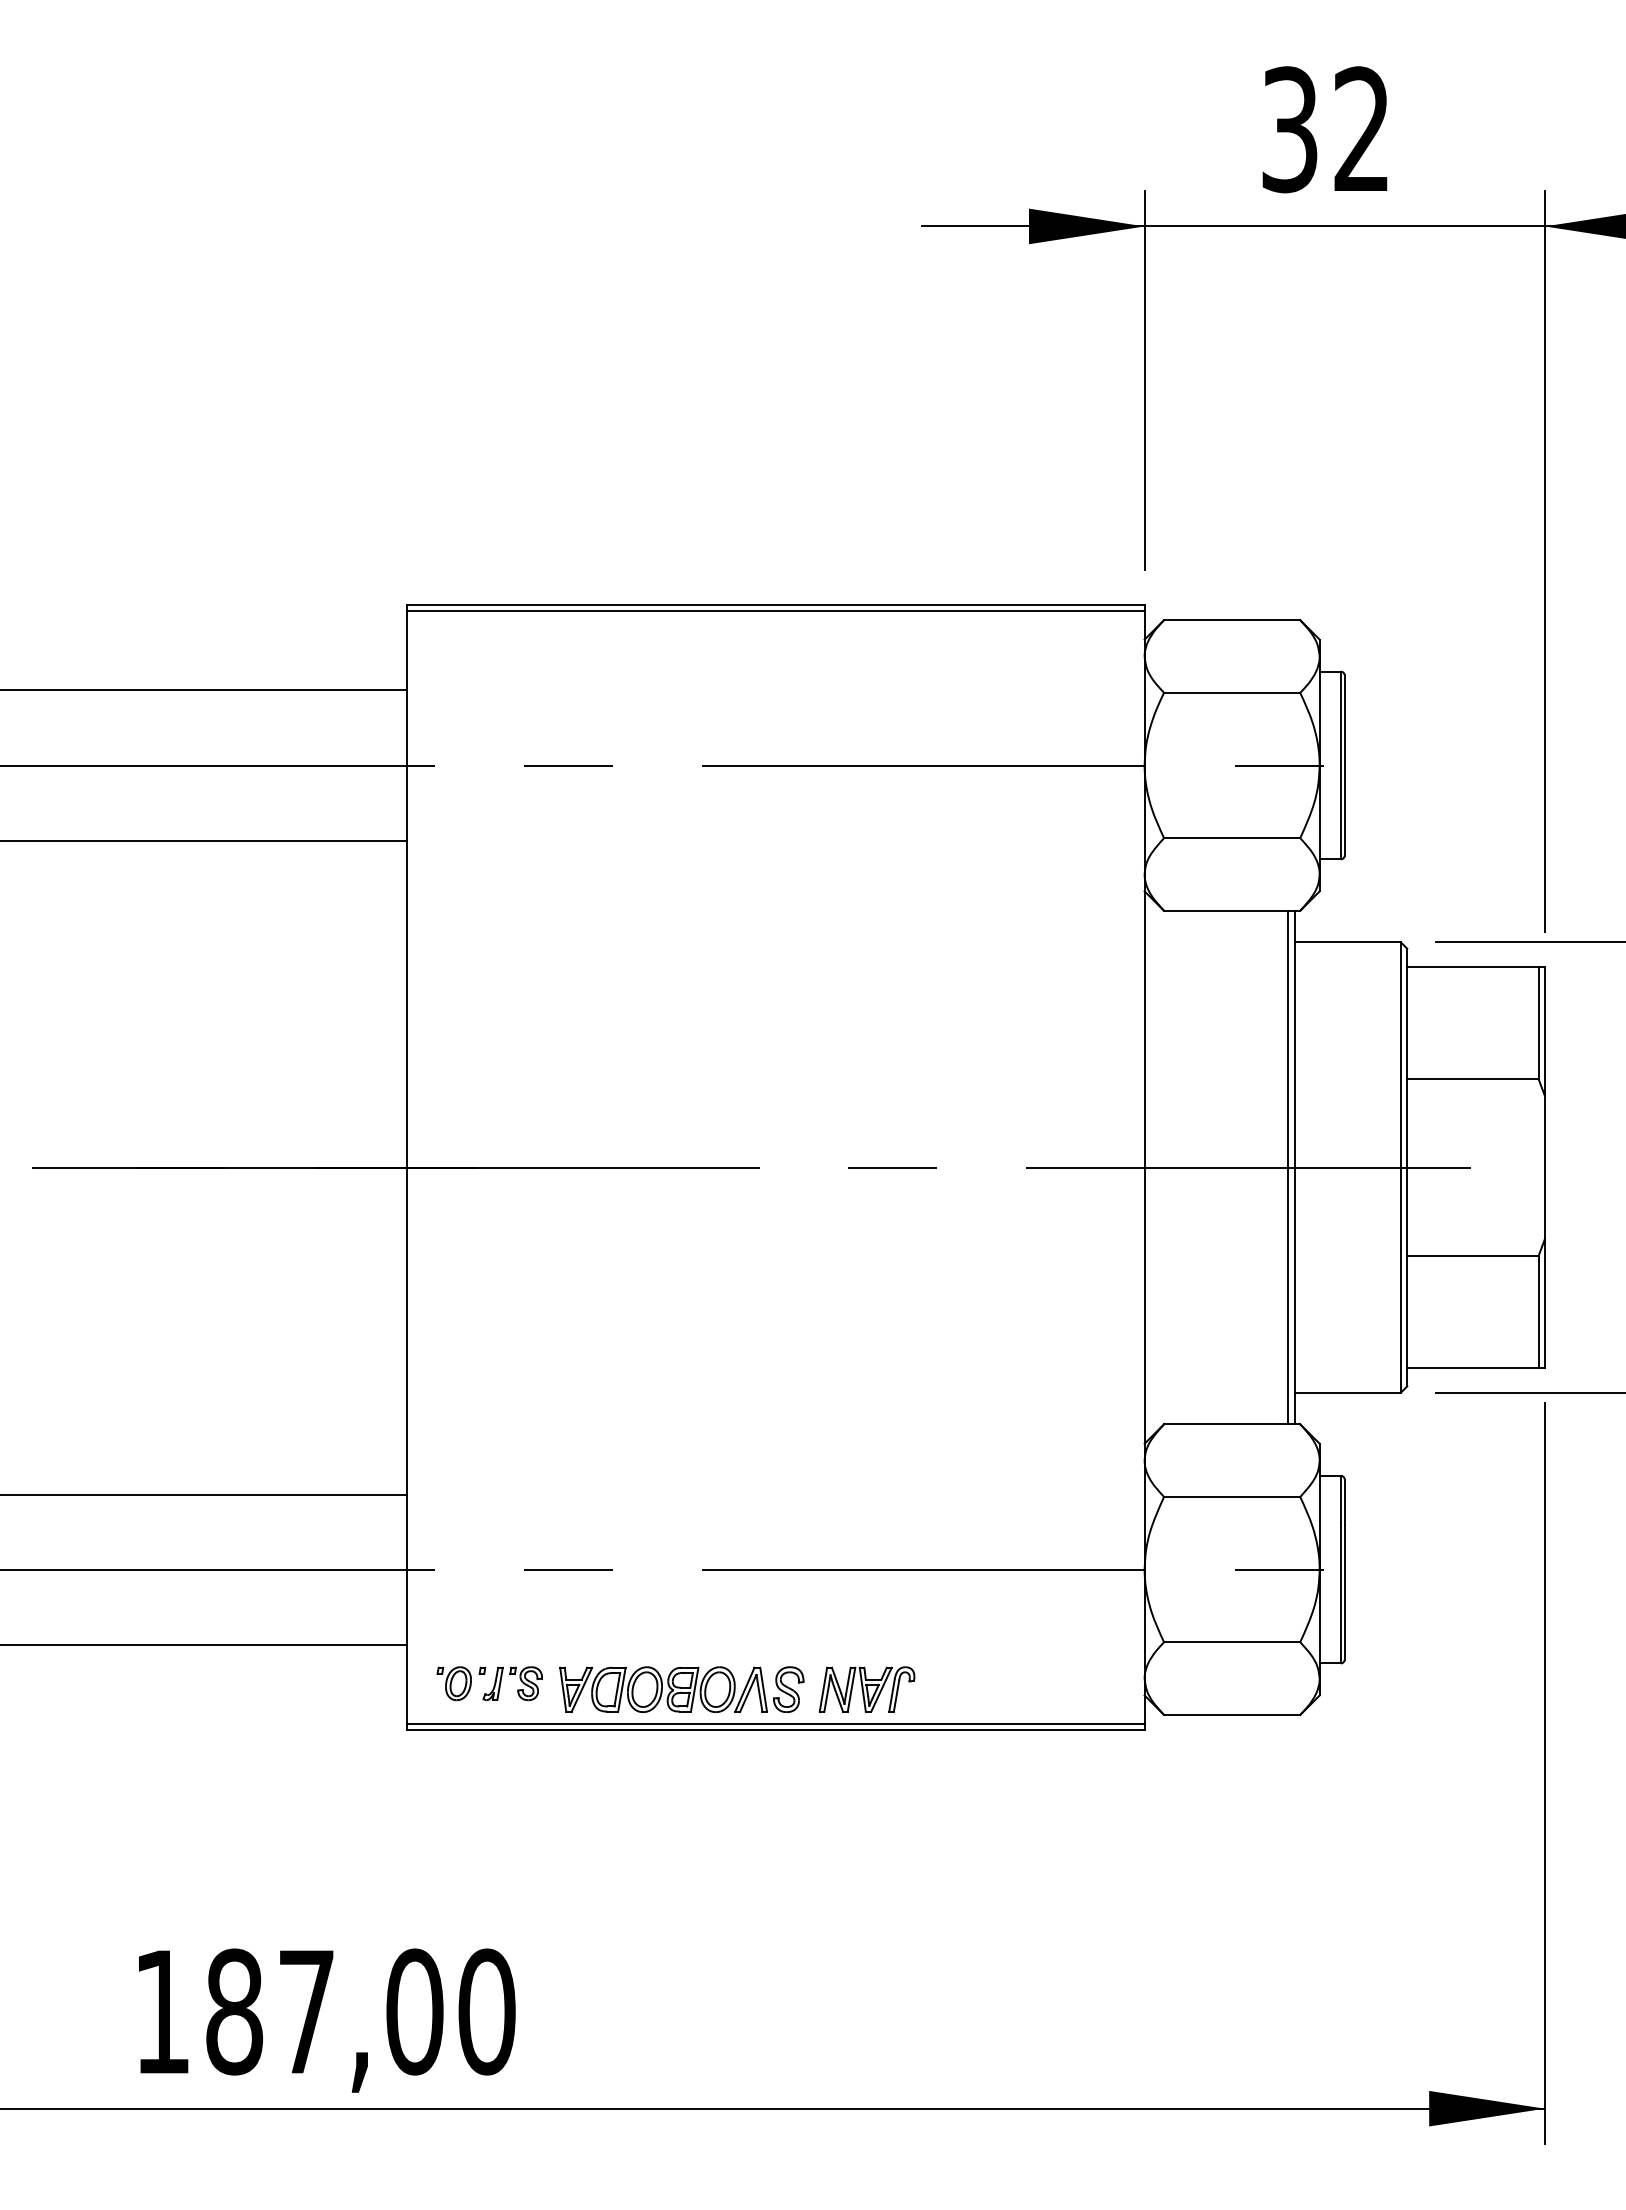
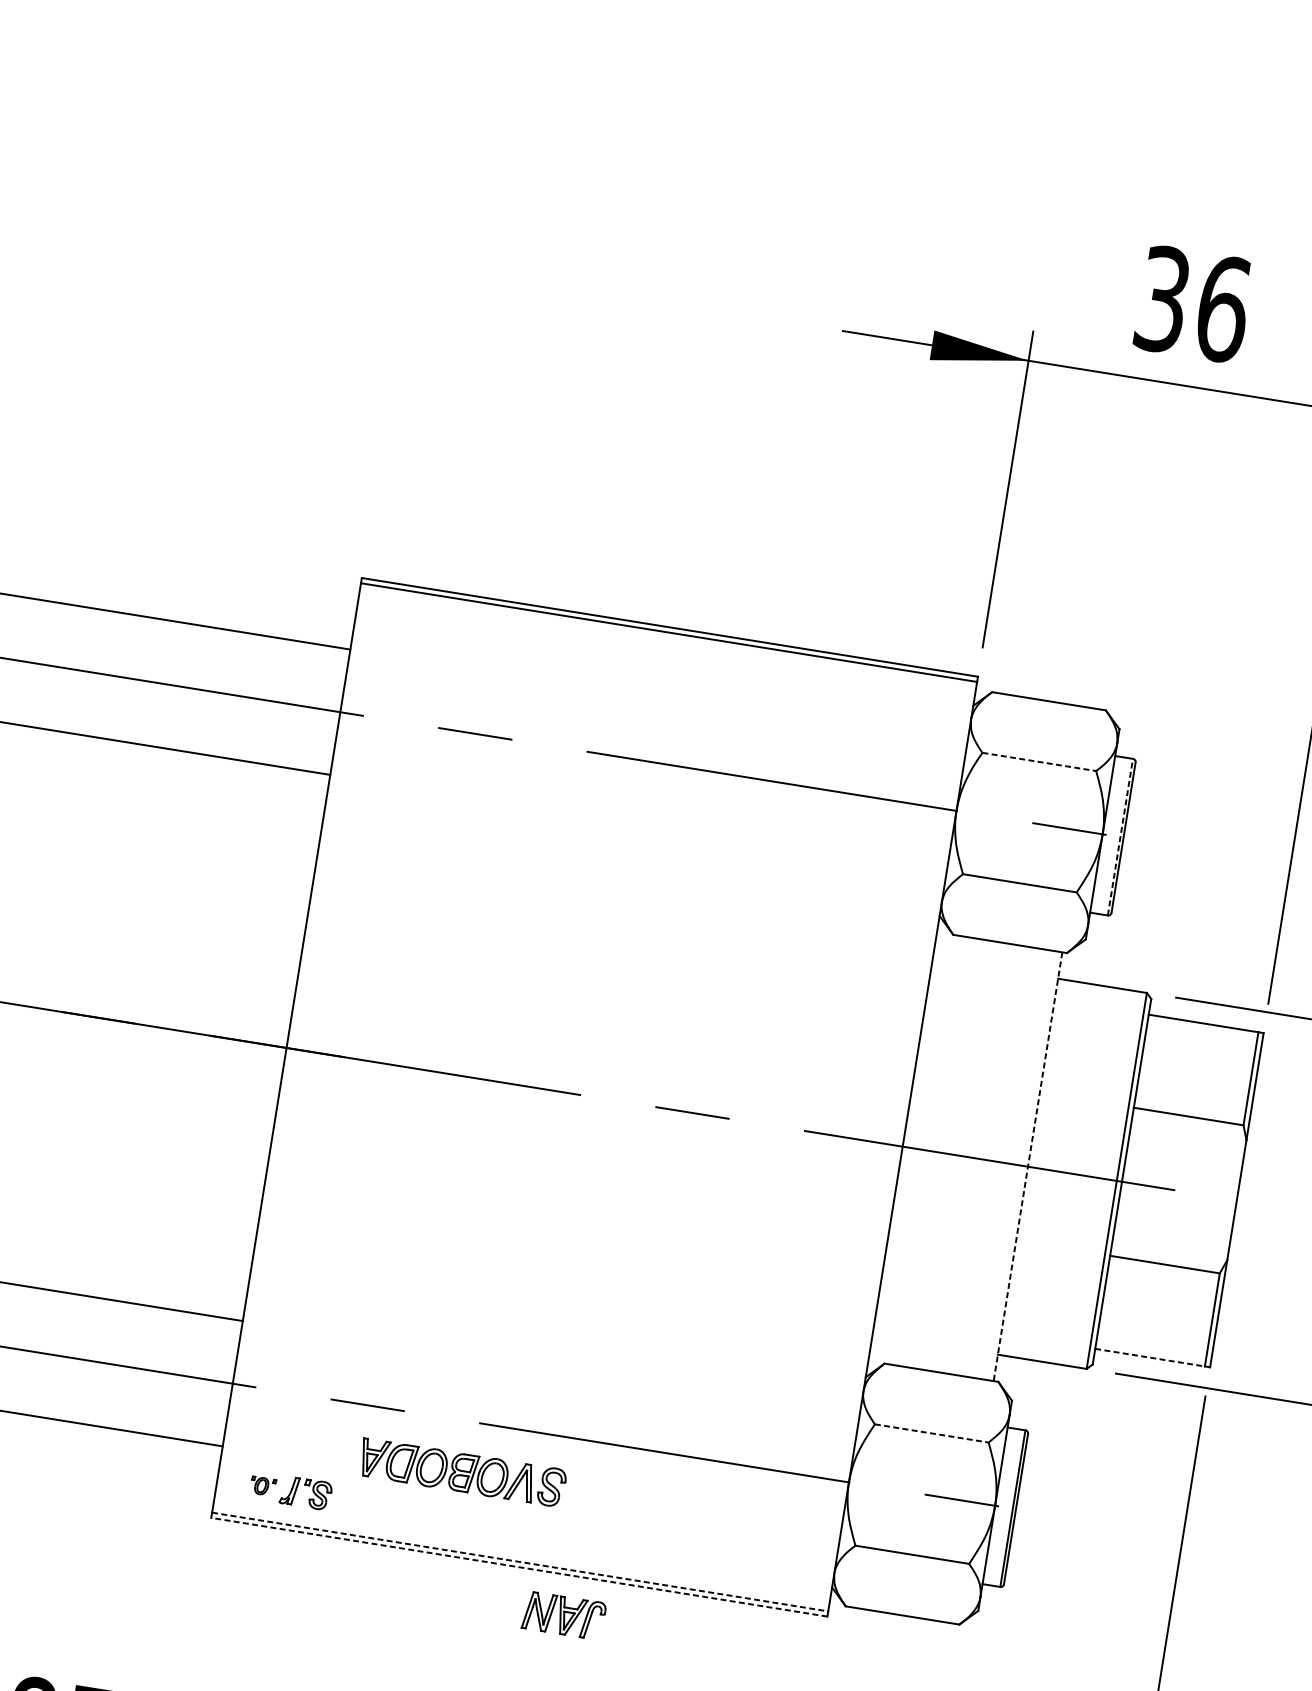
text: (1362, 129) -> (1223, 308), 32 -> 36
line: (1232, 692) -> (1039, 761), solid -> dashed
line: (1340, 765) -> (1120, 837), solid -> dashed
line: (1288, 1167) -> (1022, 1165), removed
line: (1294, 1167) -> (1027, 1166), solid -> dashed
line: (1472, 1367) -> (1149, 1357), solid -> dashed
line: (1232, 1496) -> (932, 1433), solid -> dashed
part: (461, 1683) -> (263, 1486), size x0.6
part: (681, 1689) -> (462, 1472), moved
part: (866, 1689) -> (563, 1615), moved
line: (775, 1724) -> (519, 1562), solid -> dashed
line: (775, 1730) -> (519, 1567), solid -> dashed

